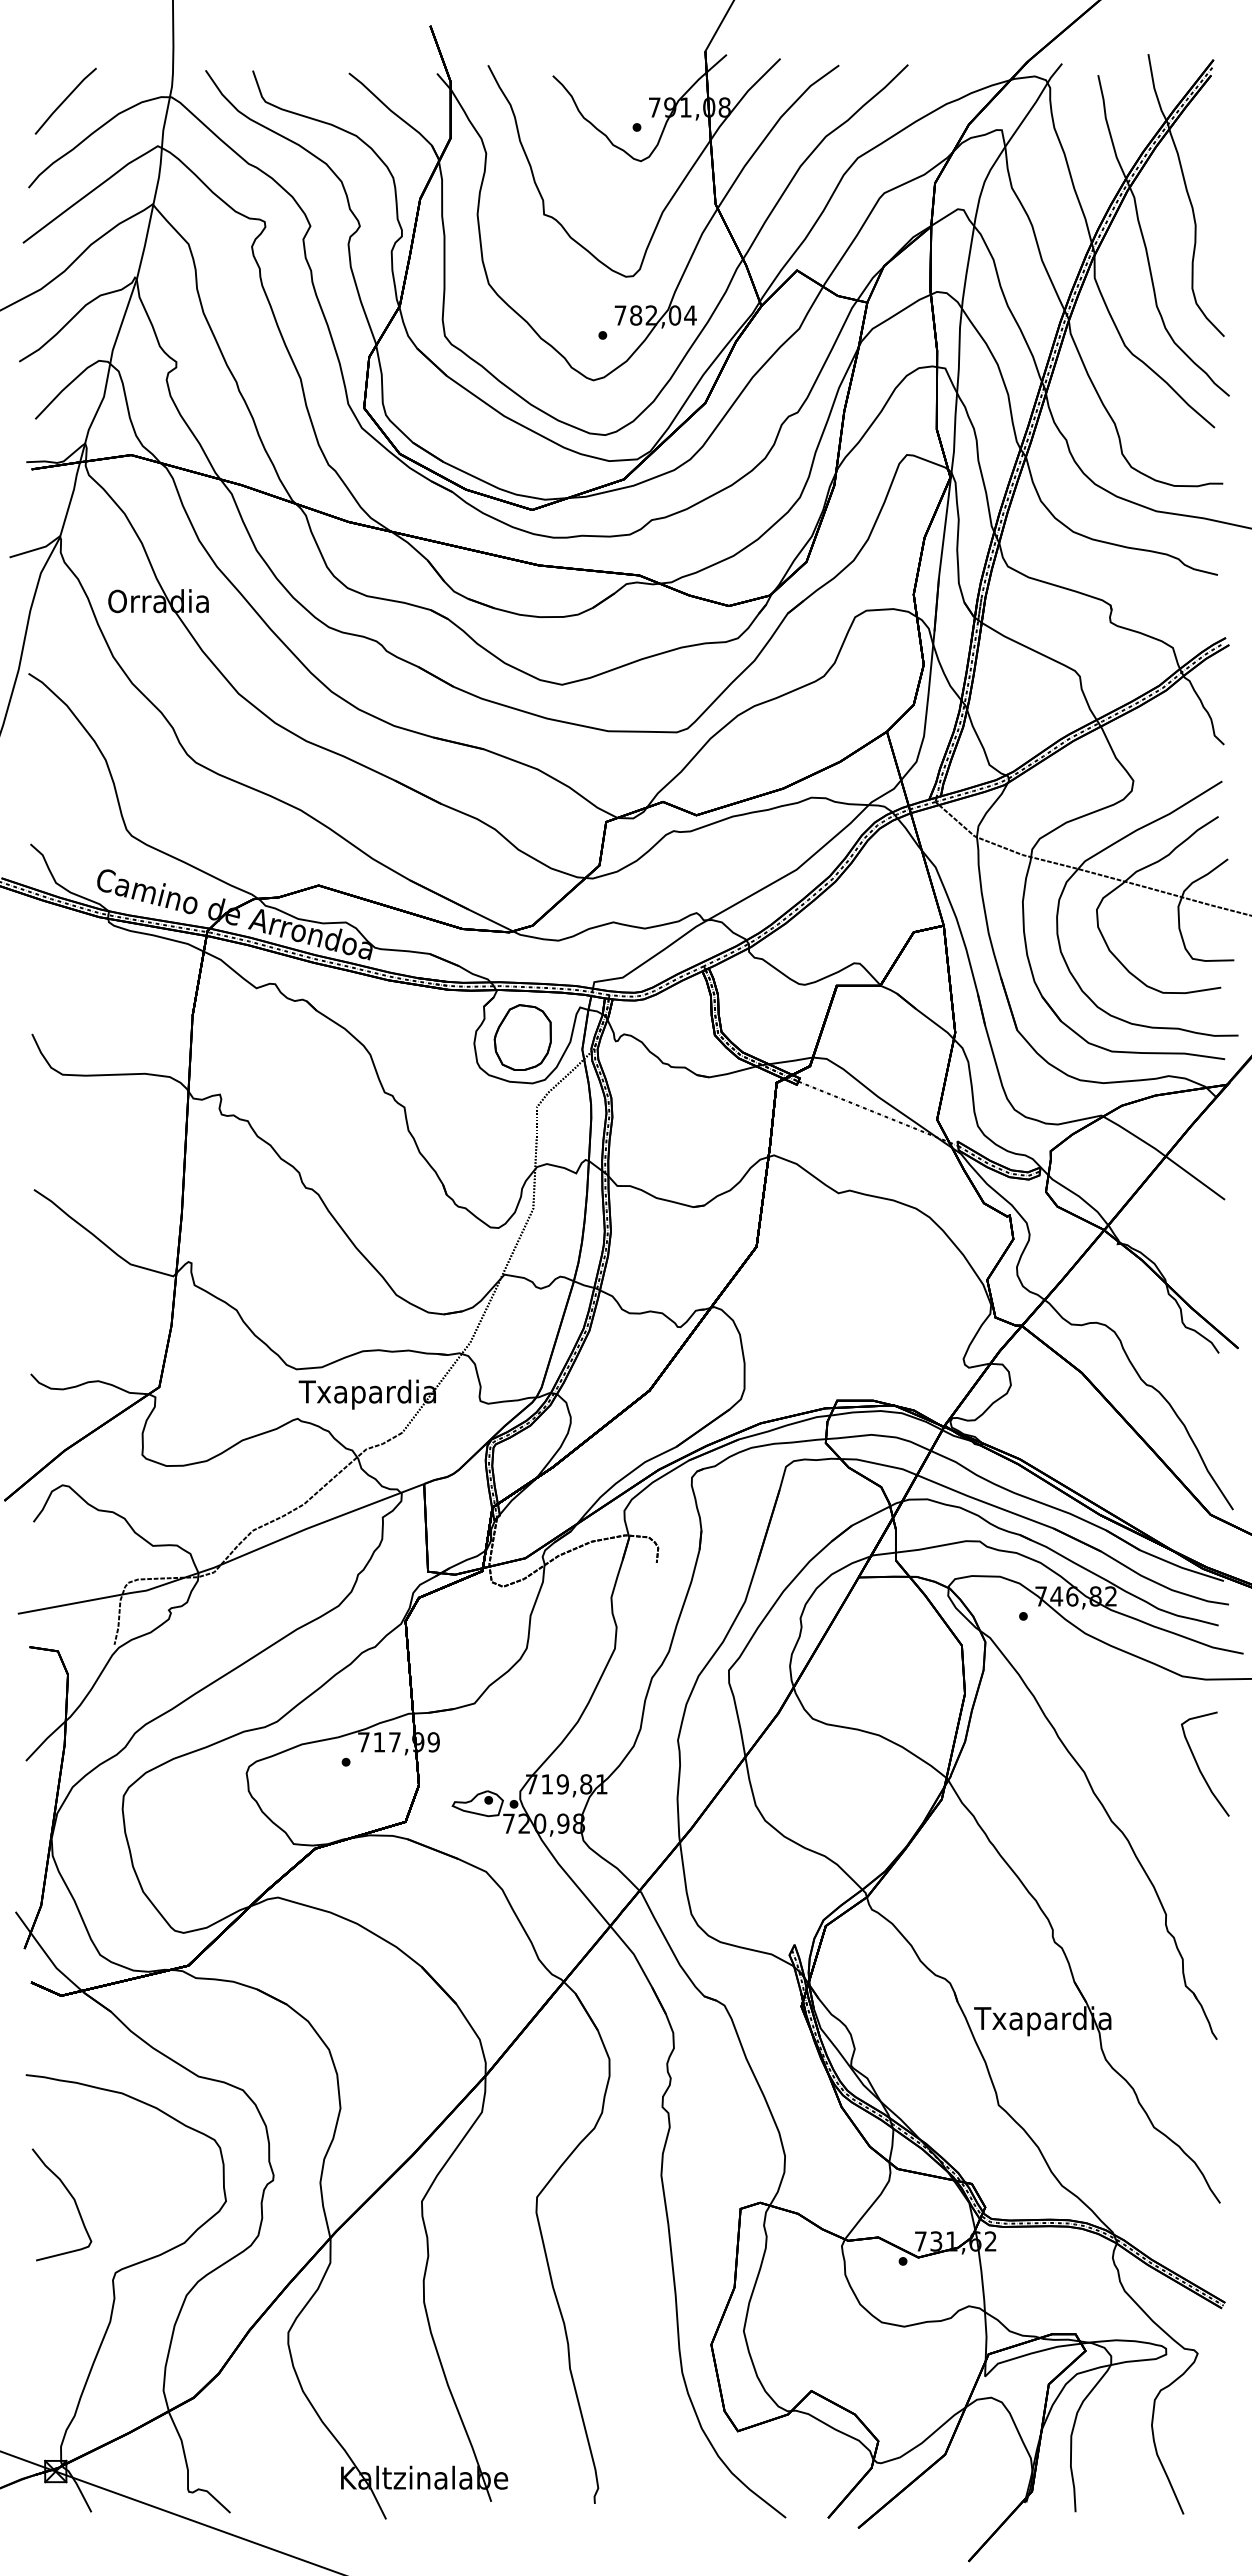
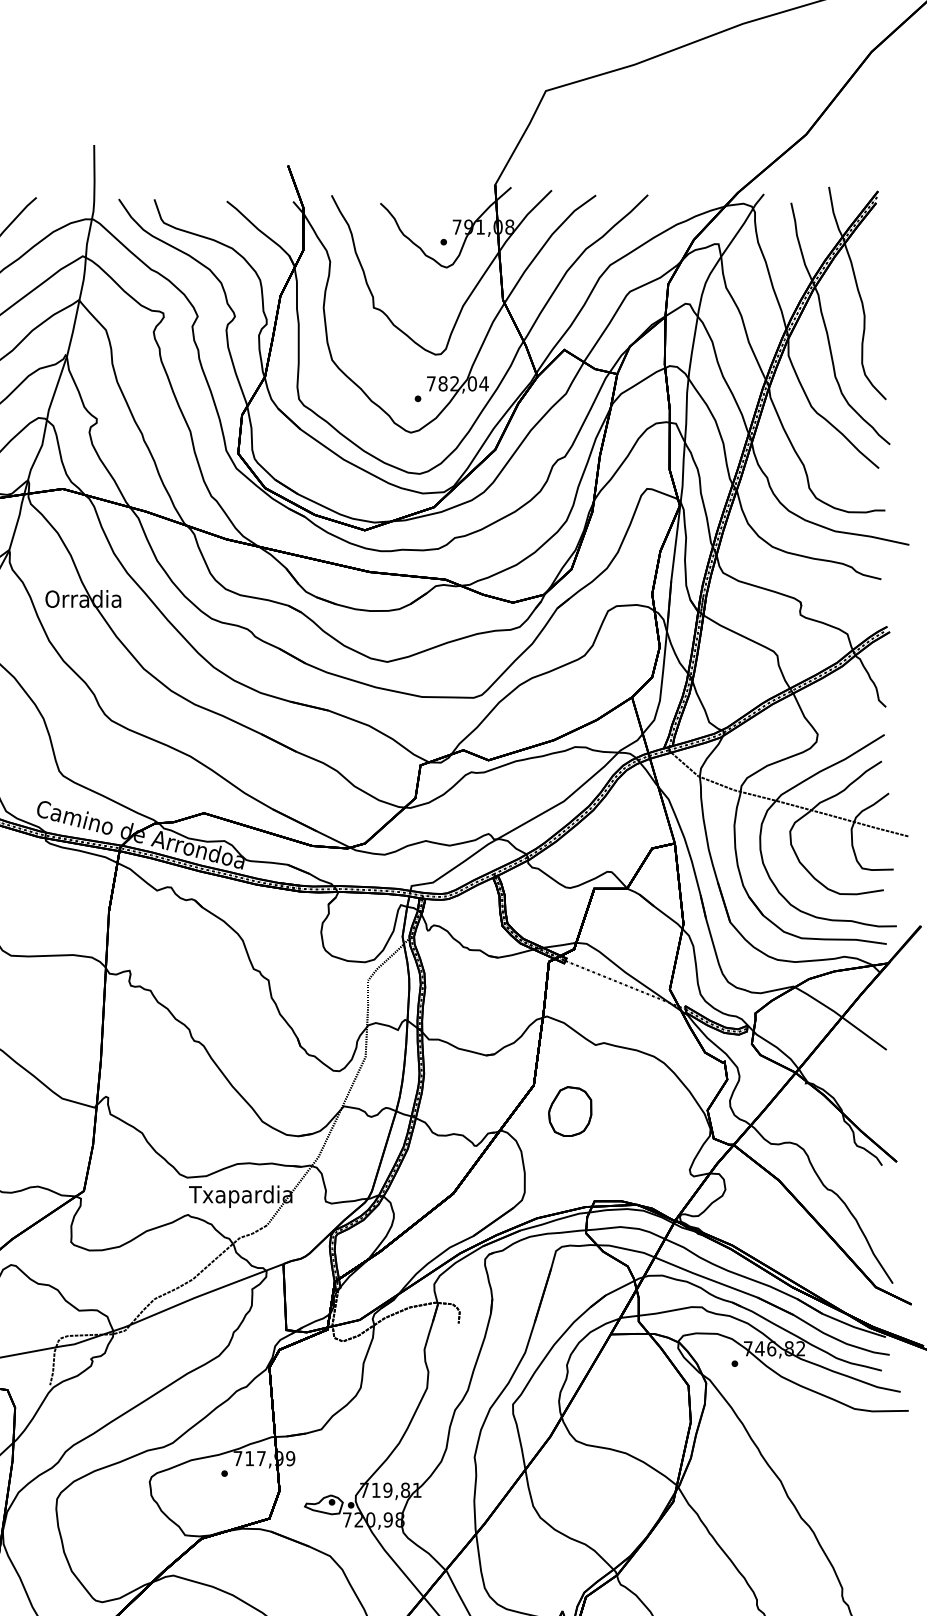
part: (522, 1037) -> (569, 1111), moved
curve: (1199, 1766) -> (867, 1476), removed

